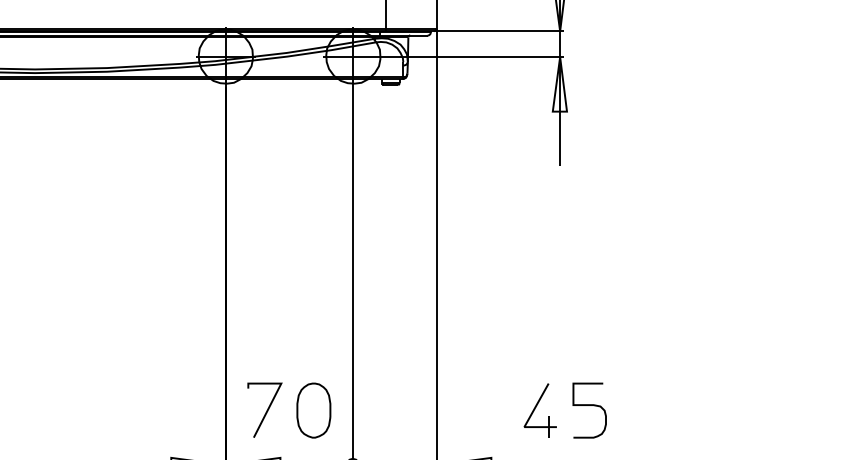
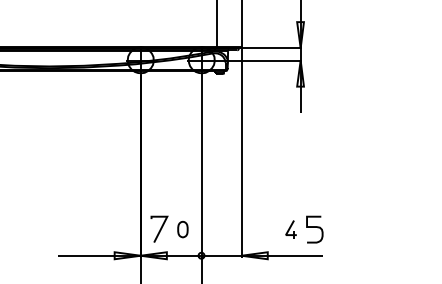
part: (313, 410) -> (182, 229), size x0.6
part: (540, 410) -> (291, 229), size x0.7

